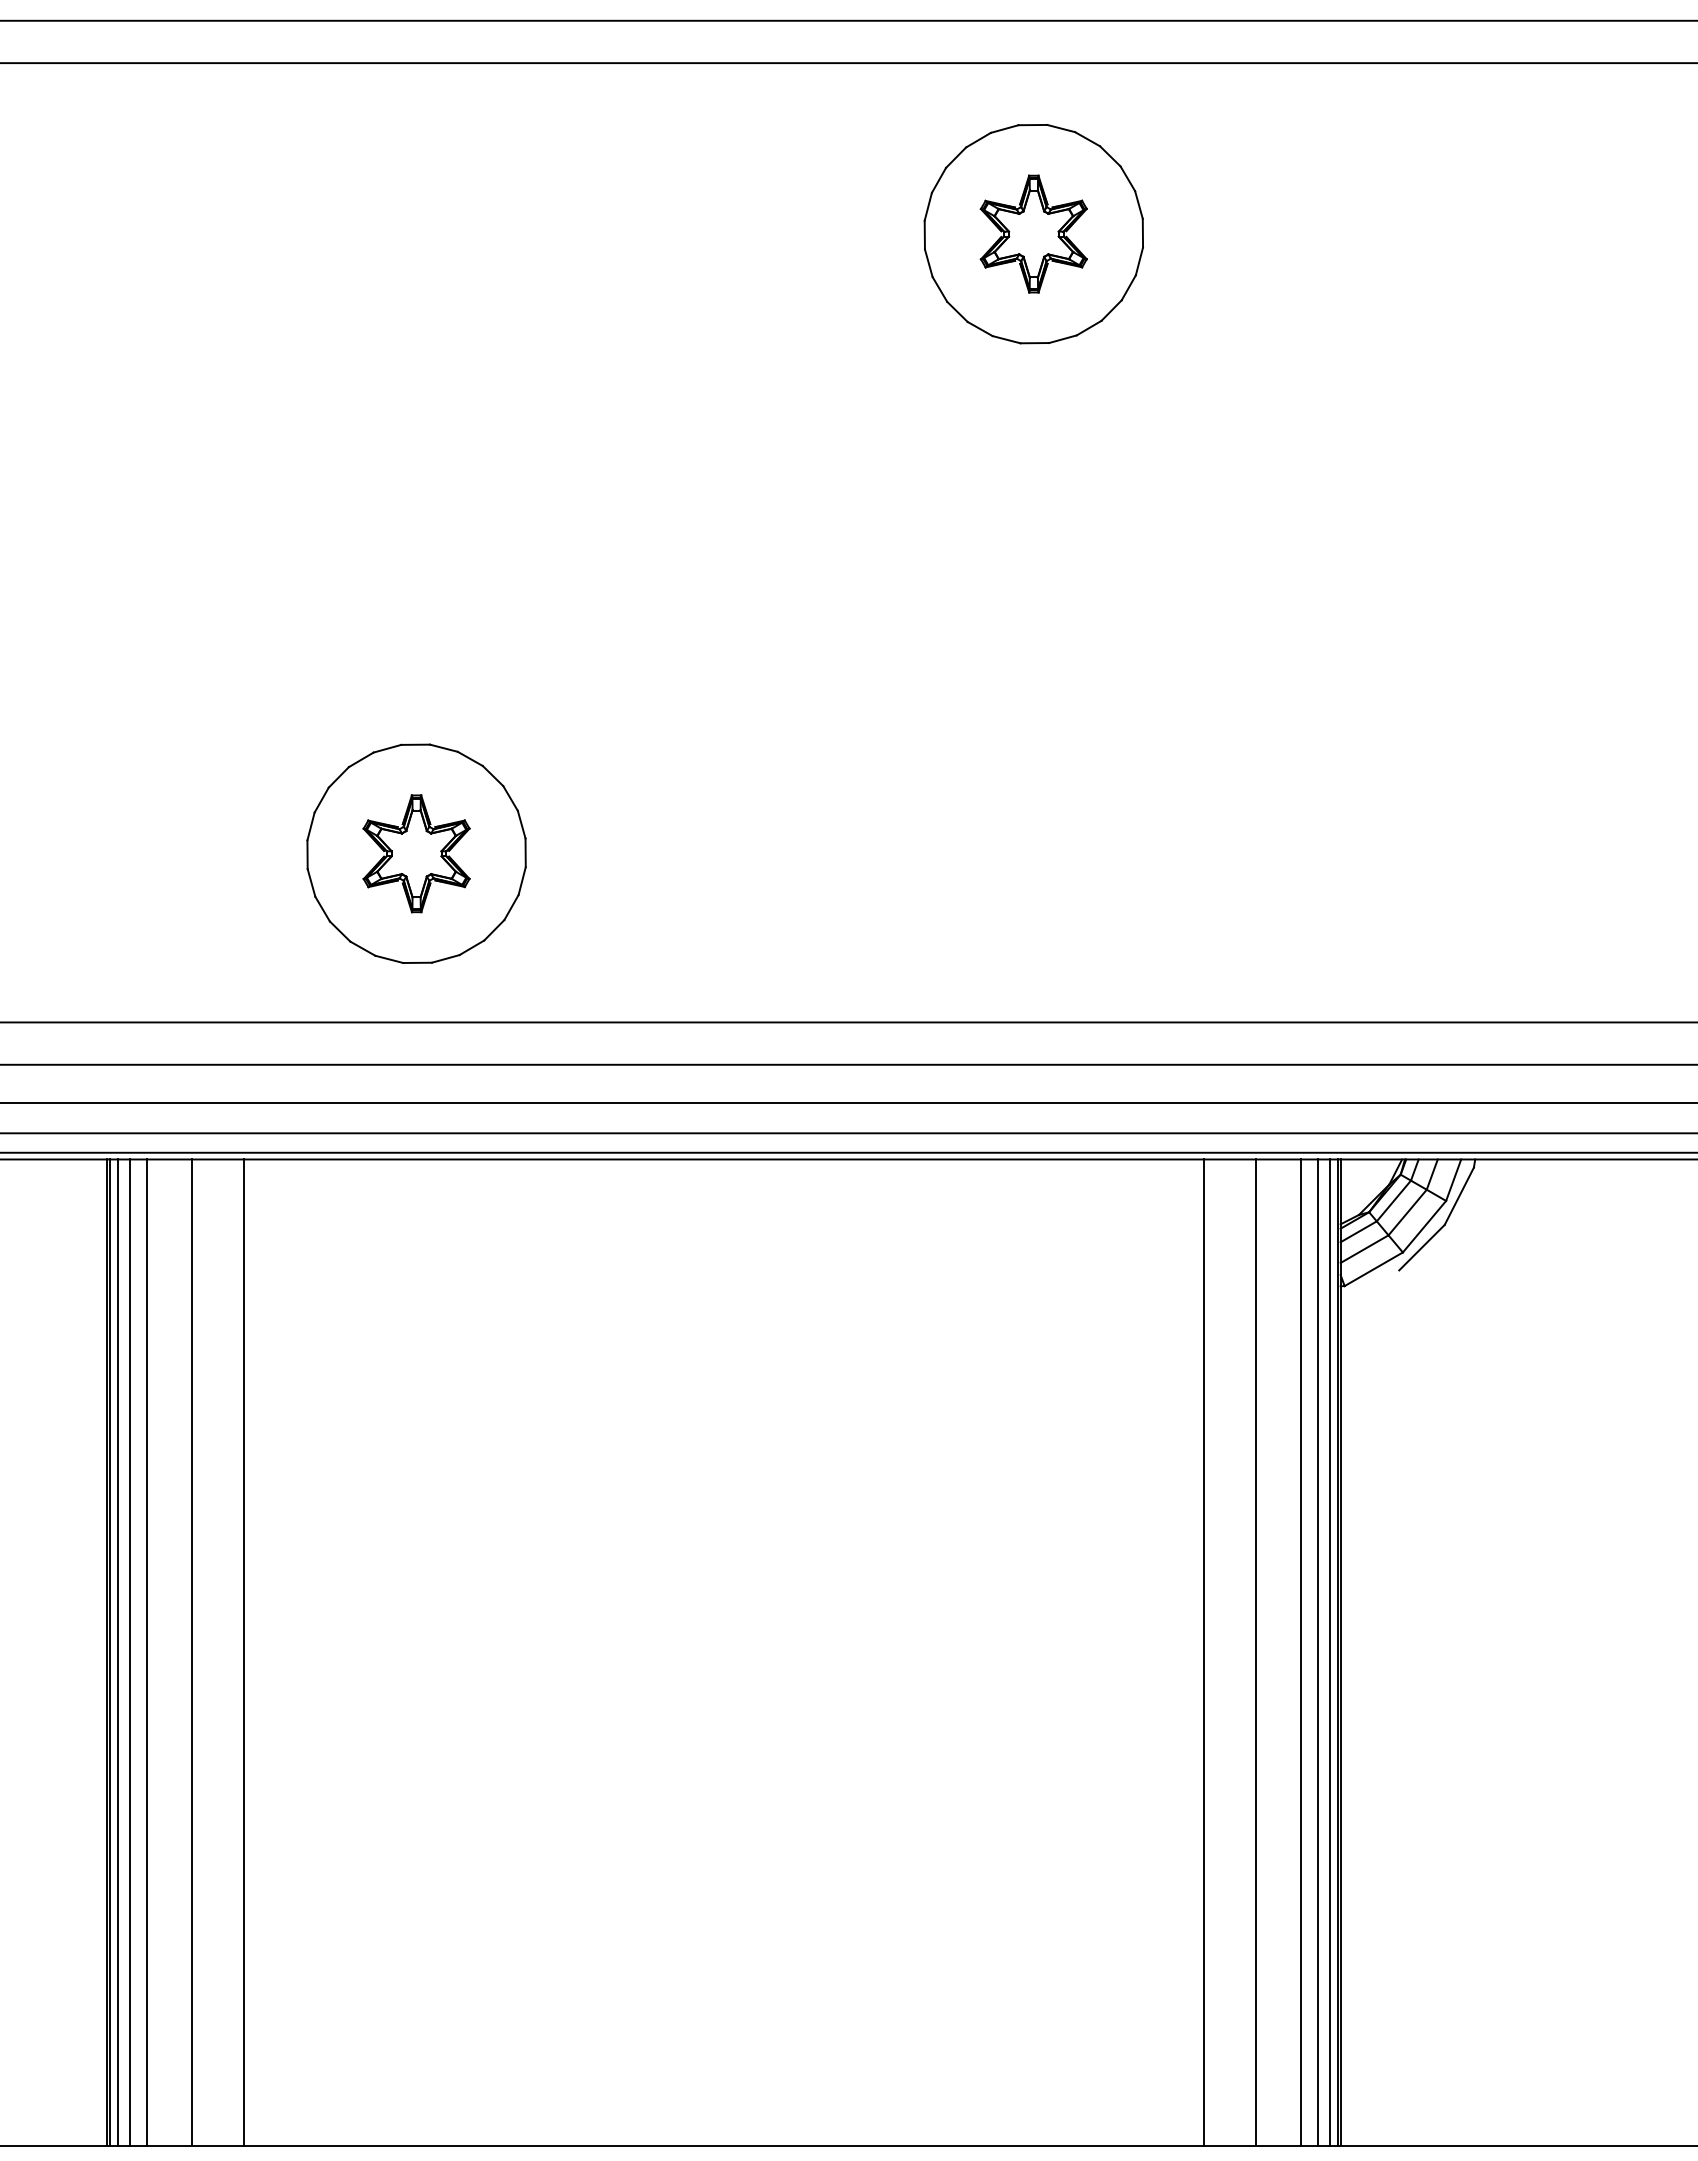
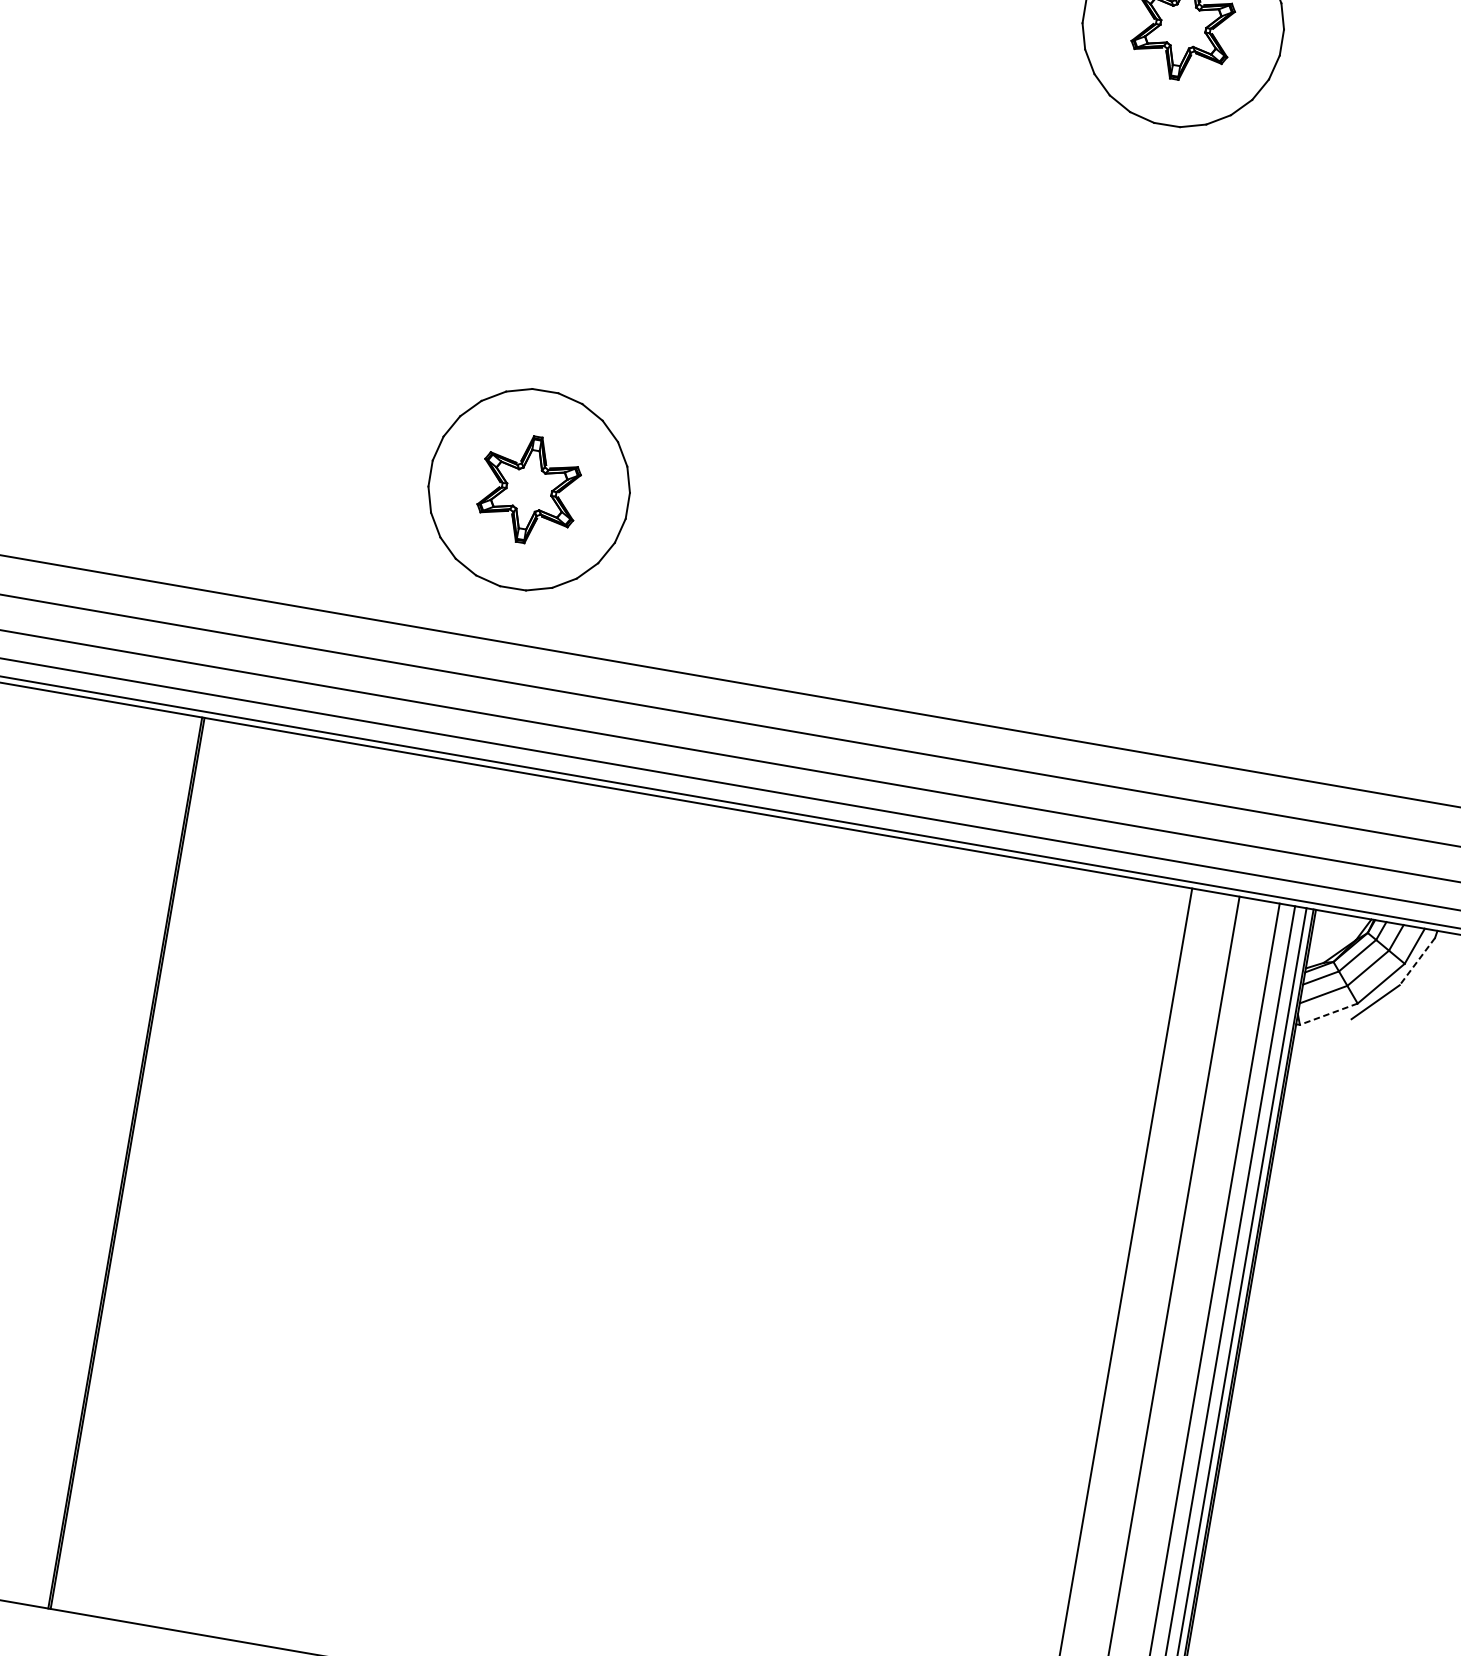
line: (1459, 1196) -> (1417, 961), solid -> dashed
line: (1373, 1269) -> (1328, 1014), solid -> dashed
line: (117, 1652) -> (134, 1164), removed
line: (130, 1652) -> (146, 1166), removed
line: (147, 1652) -> (161, 1168), removed
line: (191, 1652) -> (201, 1175), removed
line: (244, 1652) -> (249, 1184), removed

